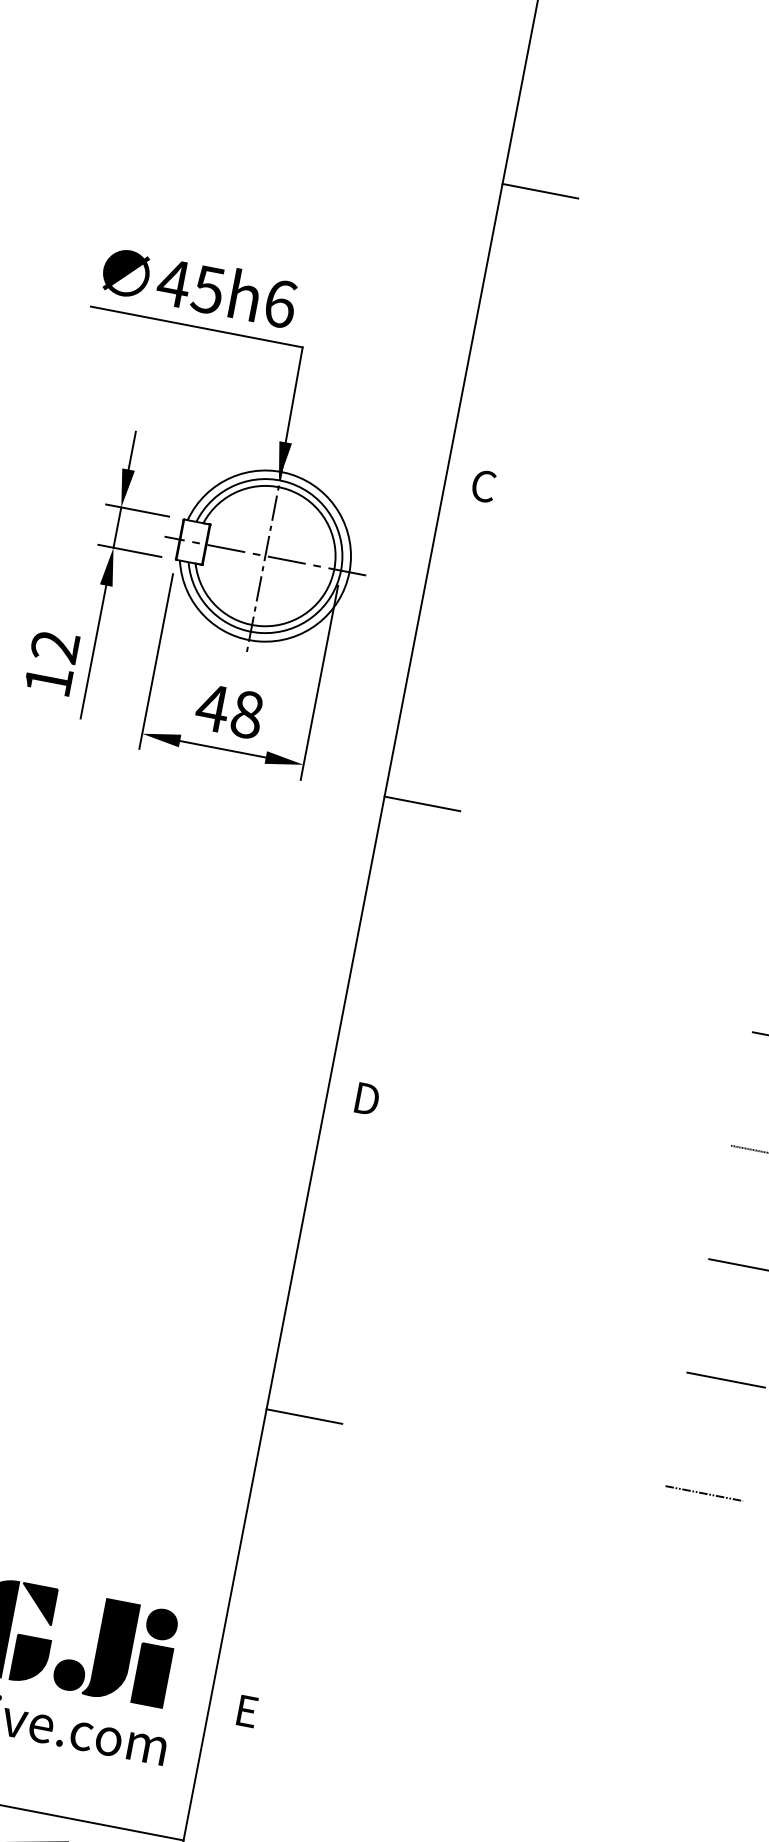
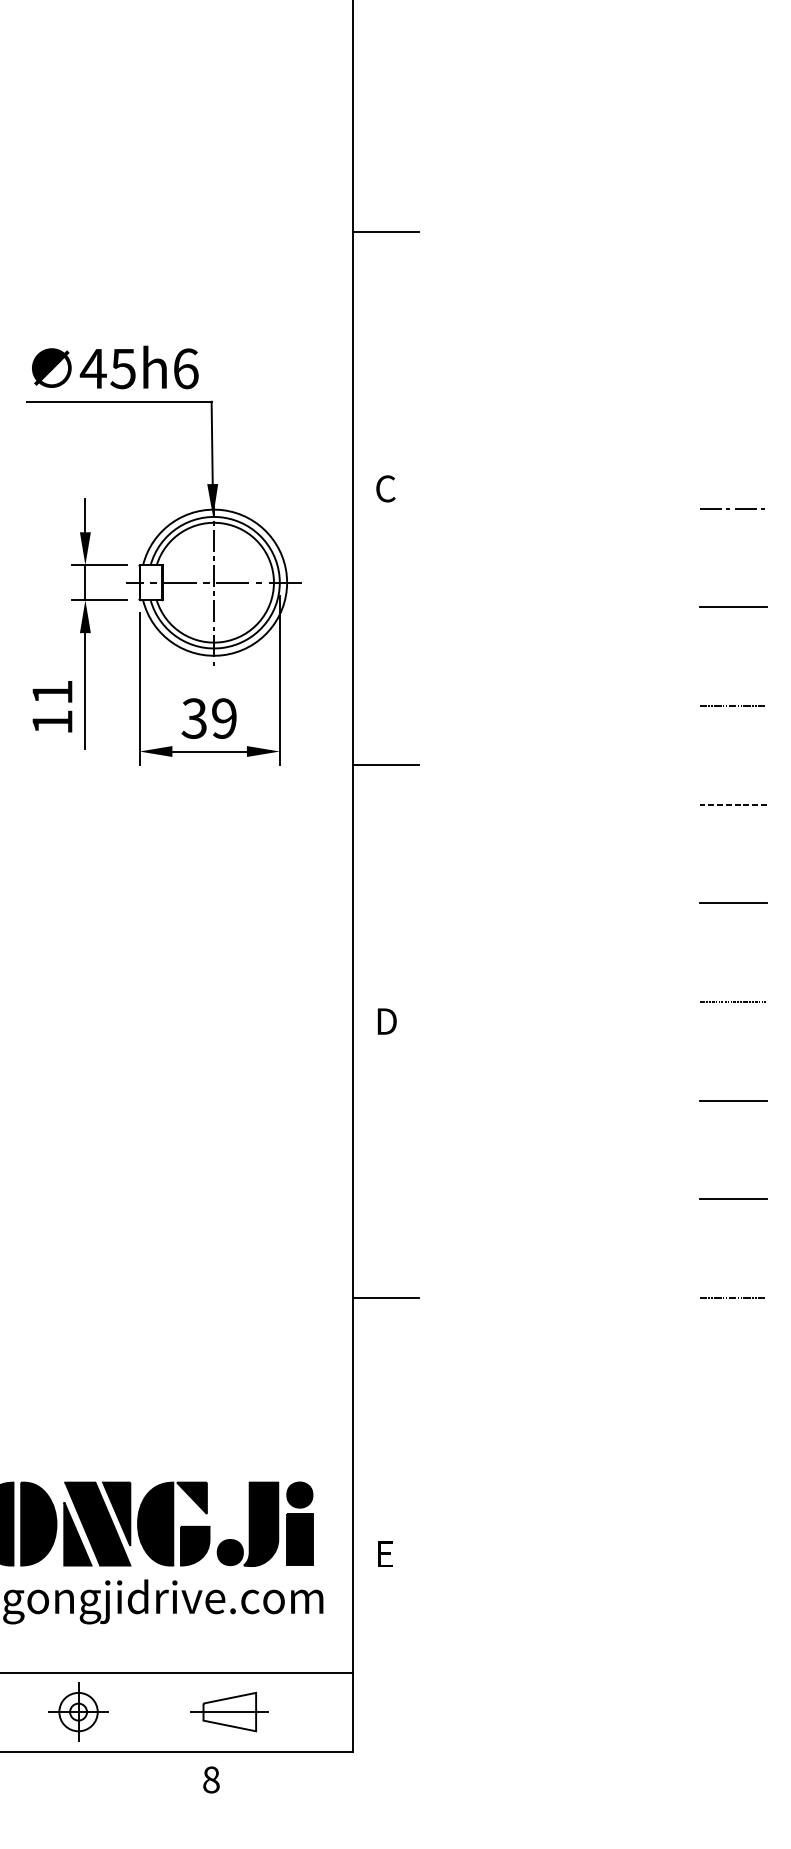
text: (55, 646) -> (52, 692), 12 -> 11
text: (228, 711) -> (208, 718), 48 -> 39

